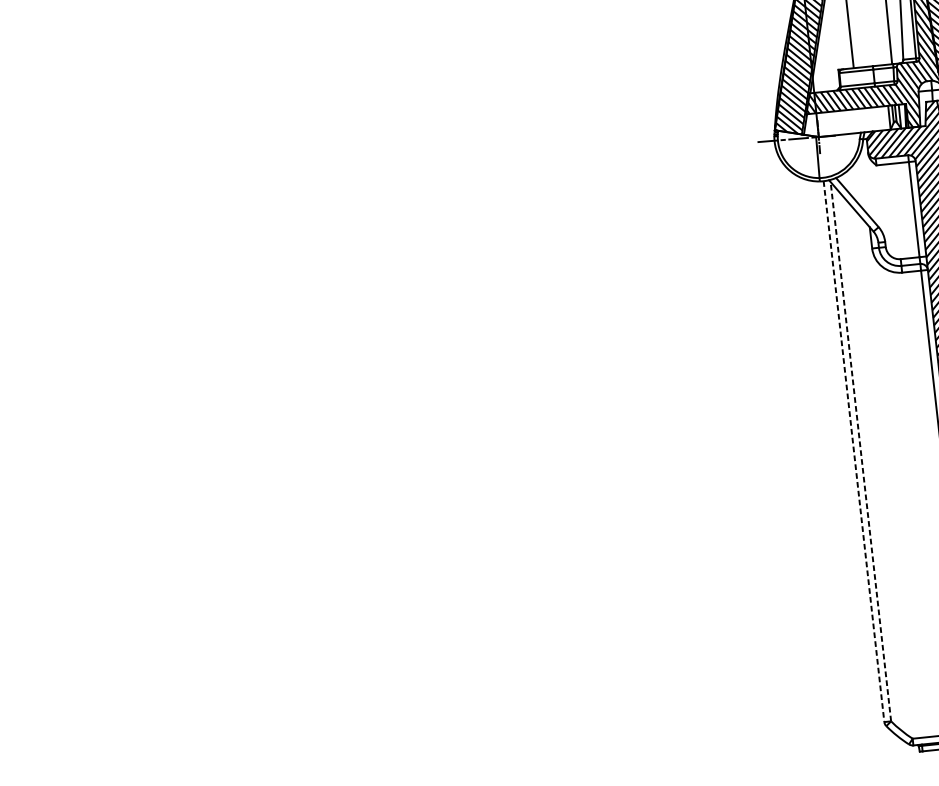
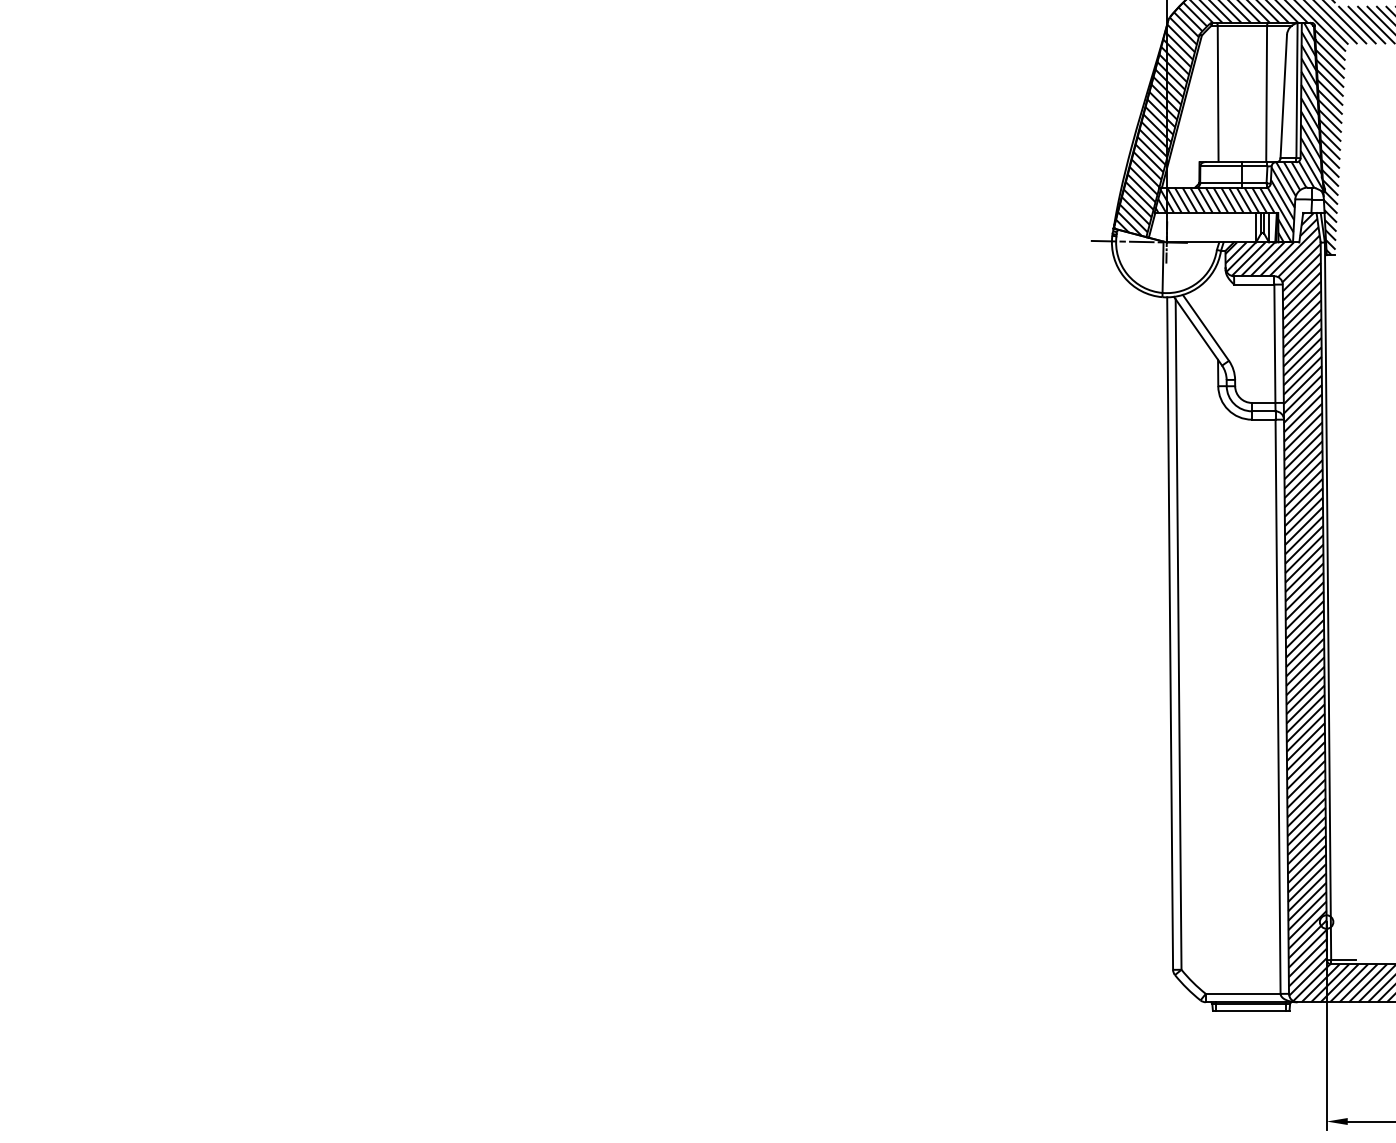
line: (860, 451) -> (1178, 634), dashed -> solid
line: (854, 452) -> (1170, 634), dashed -> solid

